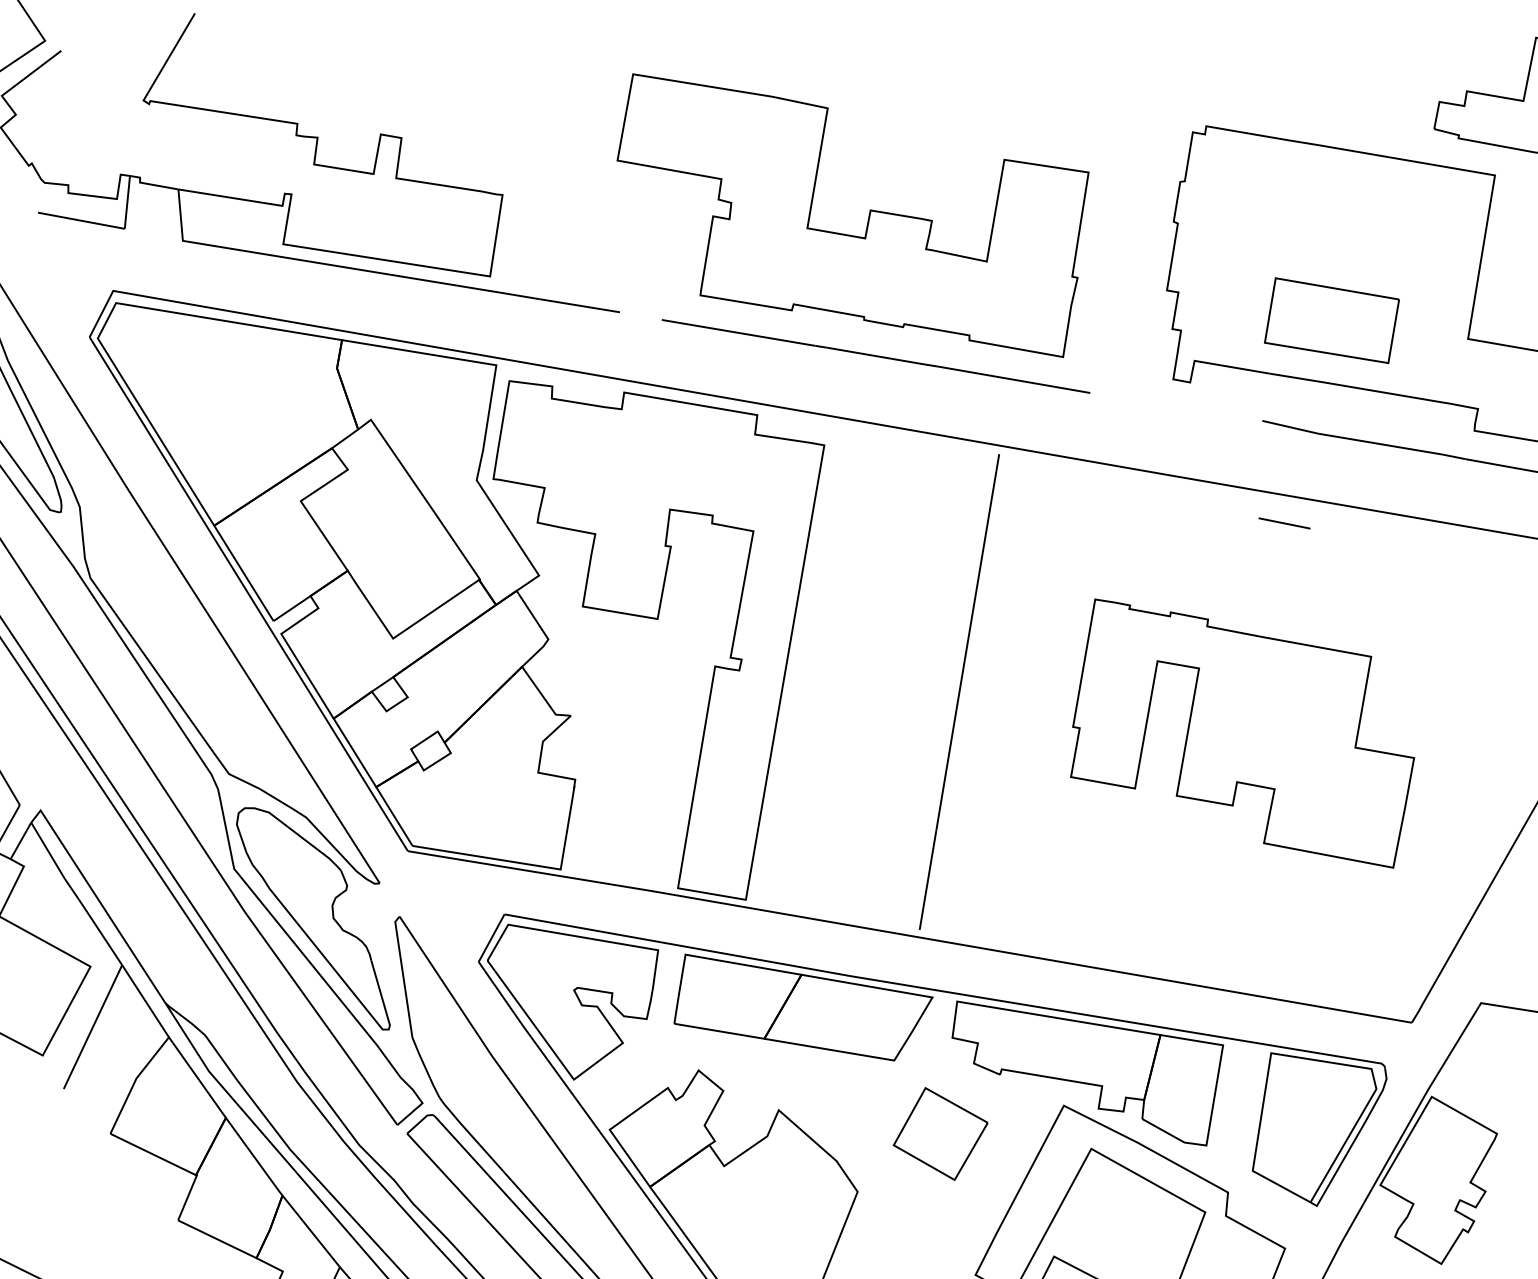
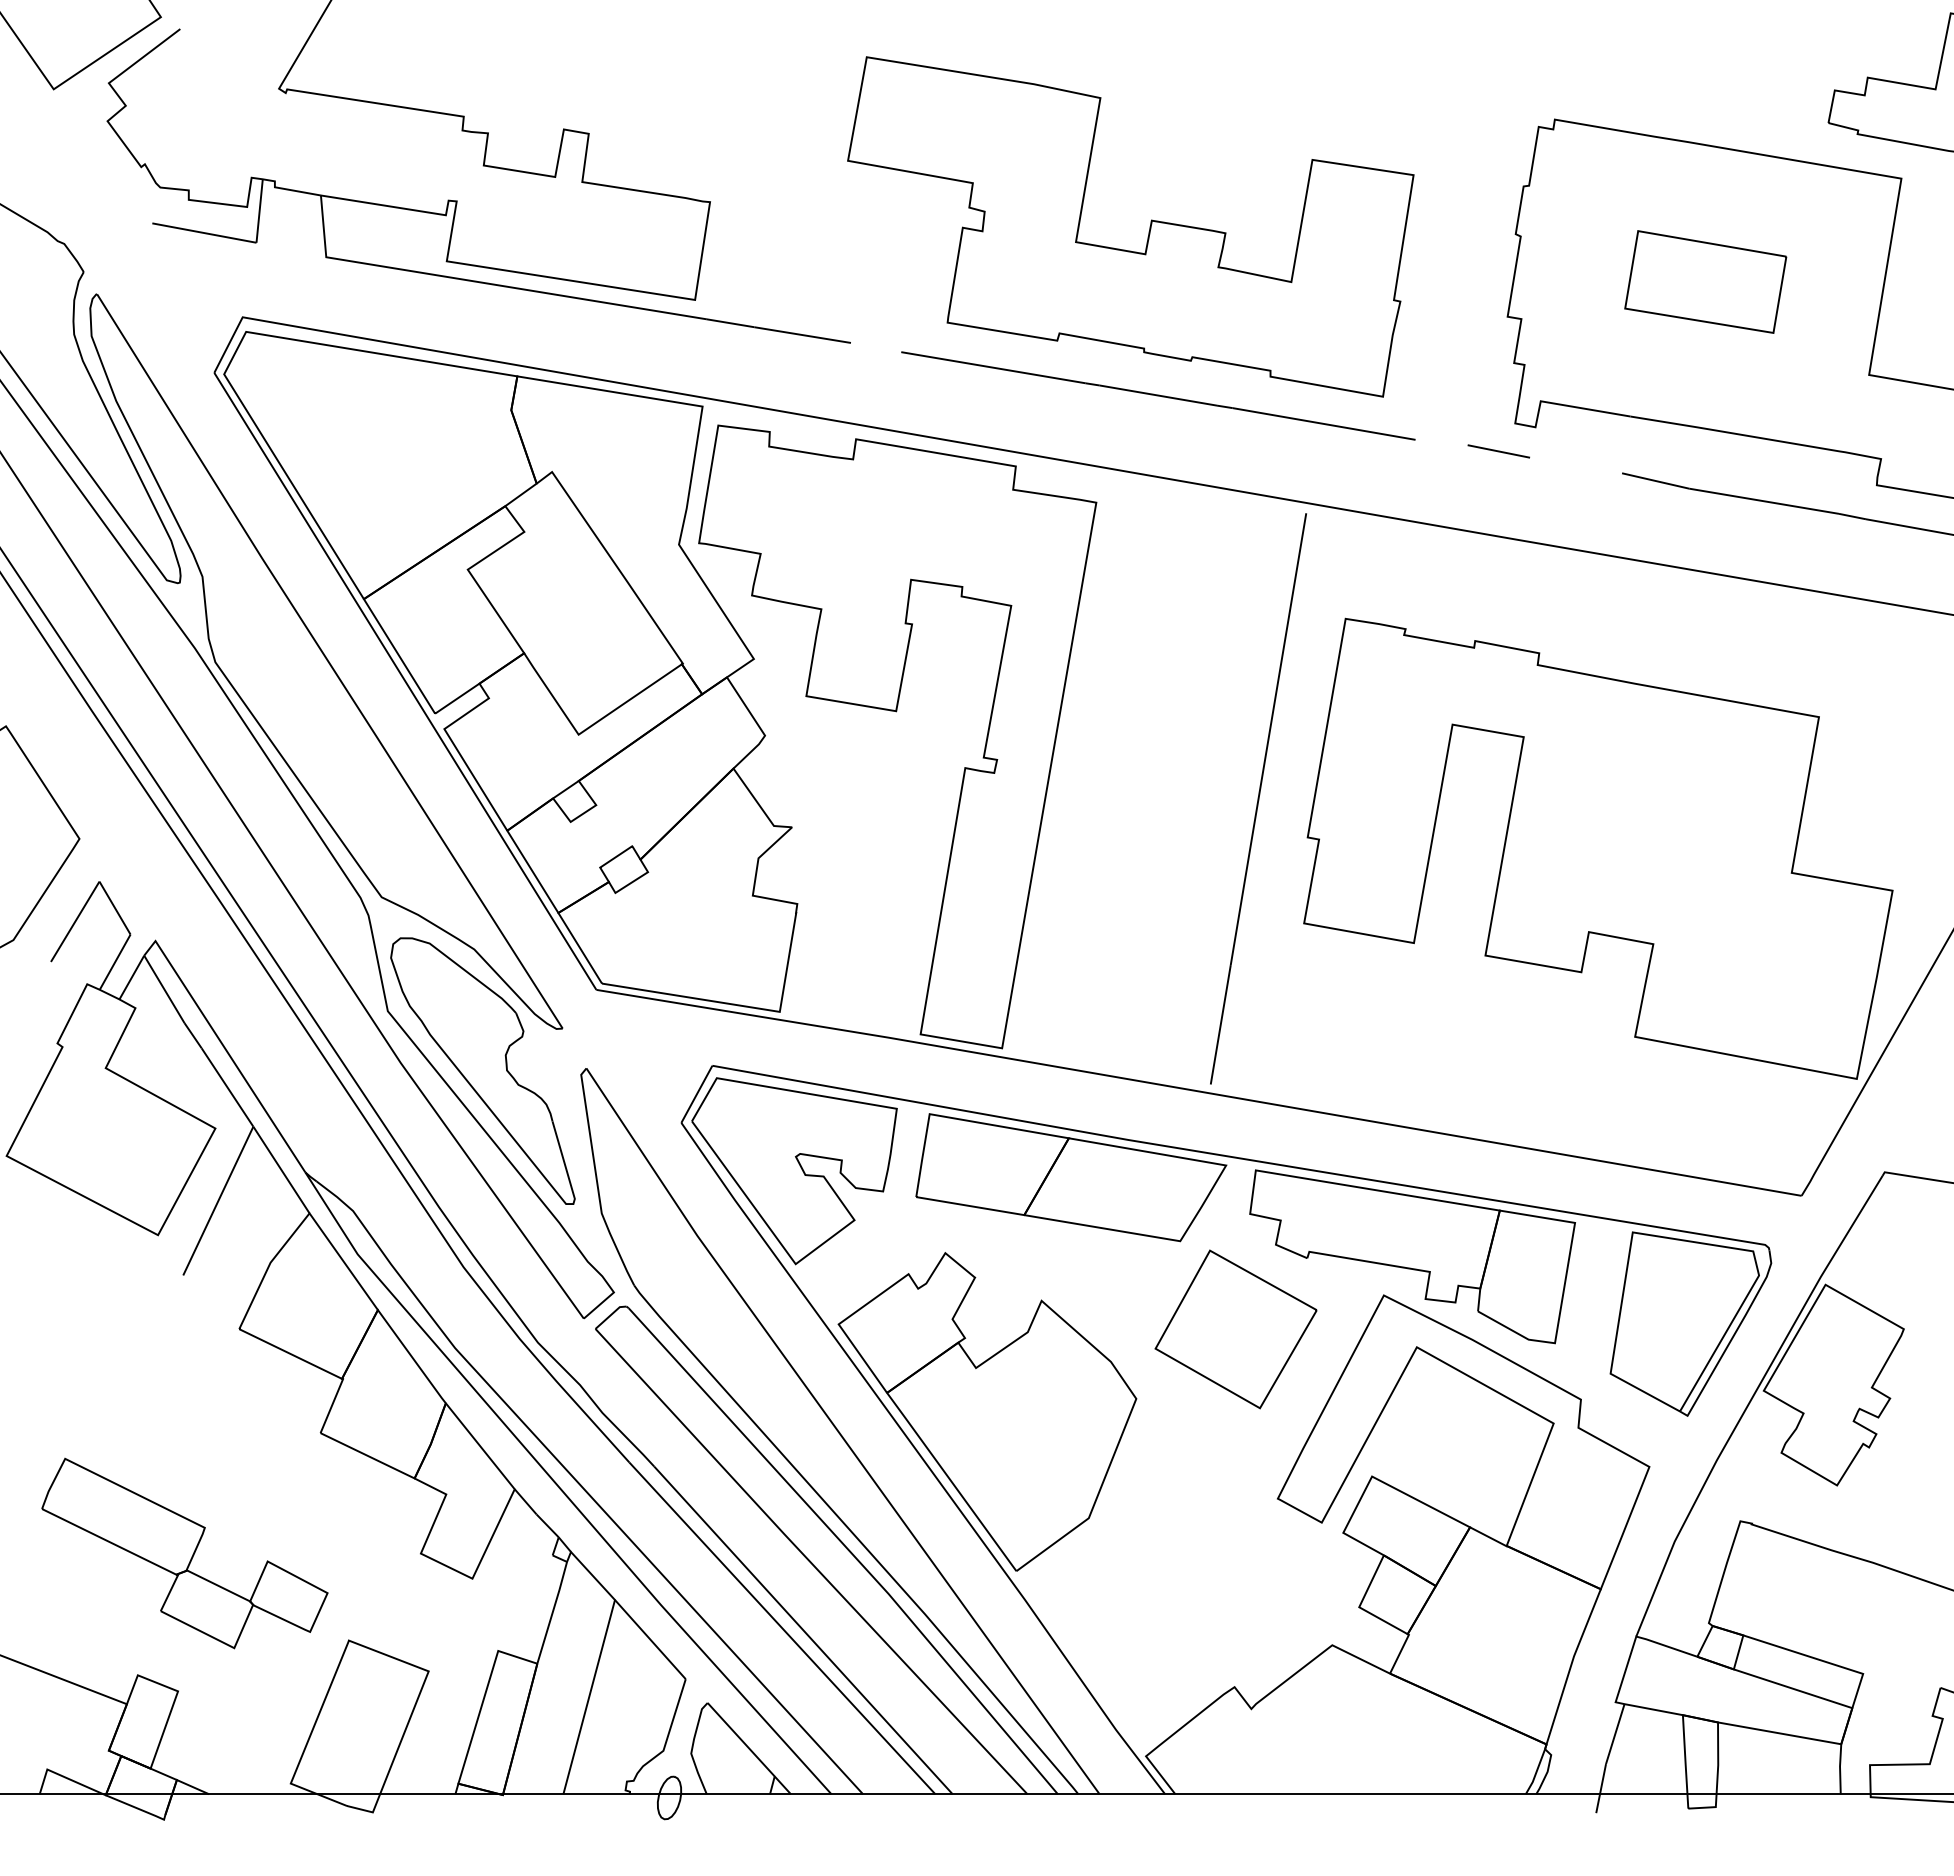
part: (1331, 320) -> (1705, 281), moved
line: (1284, 523) -> (1498, 451), moved
part: (1242, 733) -> (1598, 848), size x1.43
part: (940, 1134) -> (1235, 1329), size x1.43

